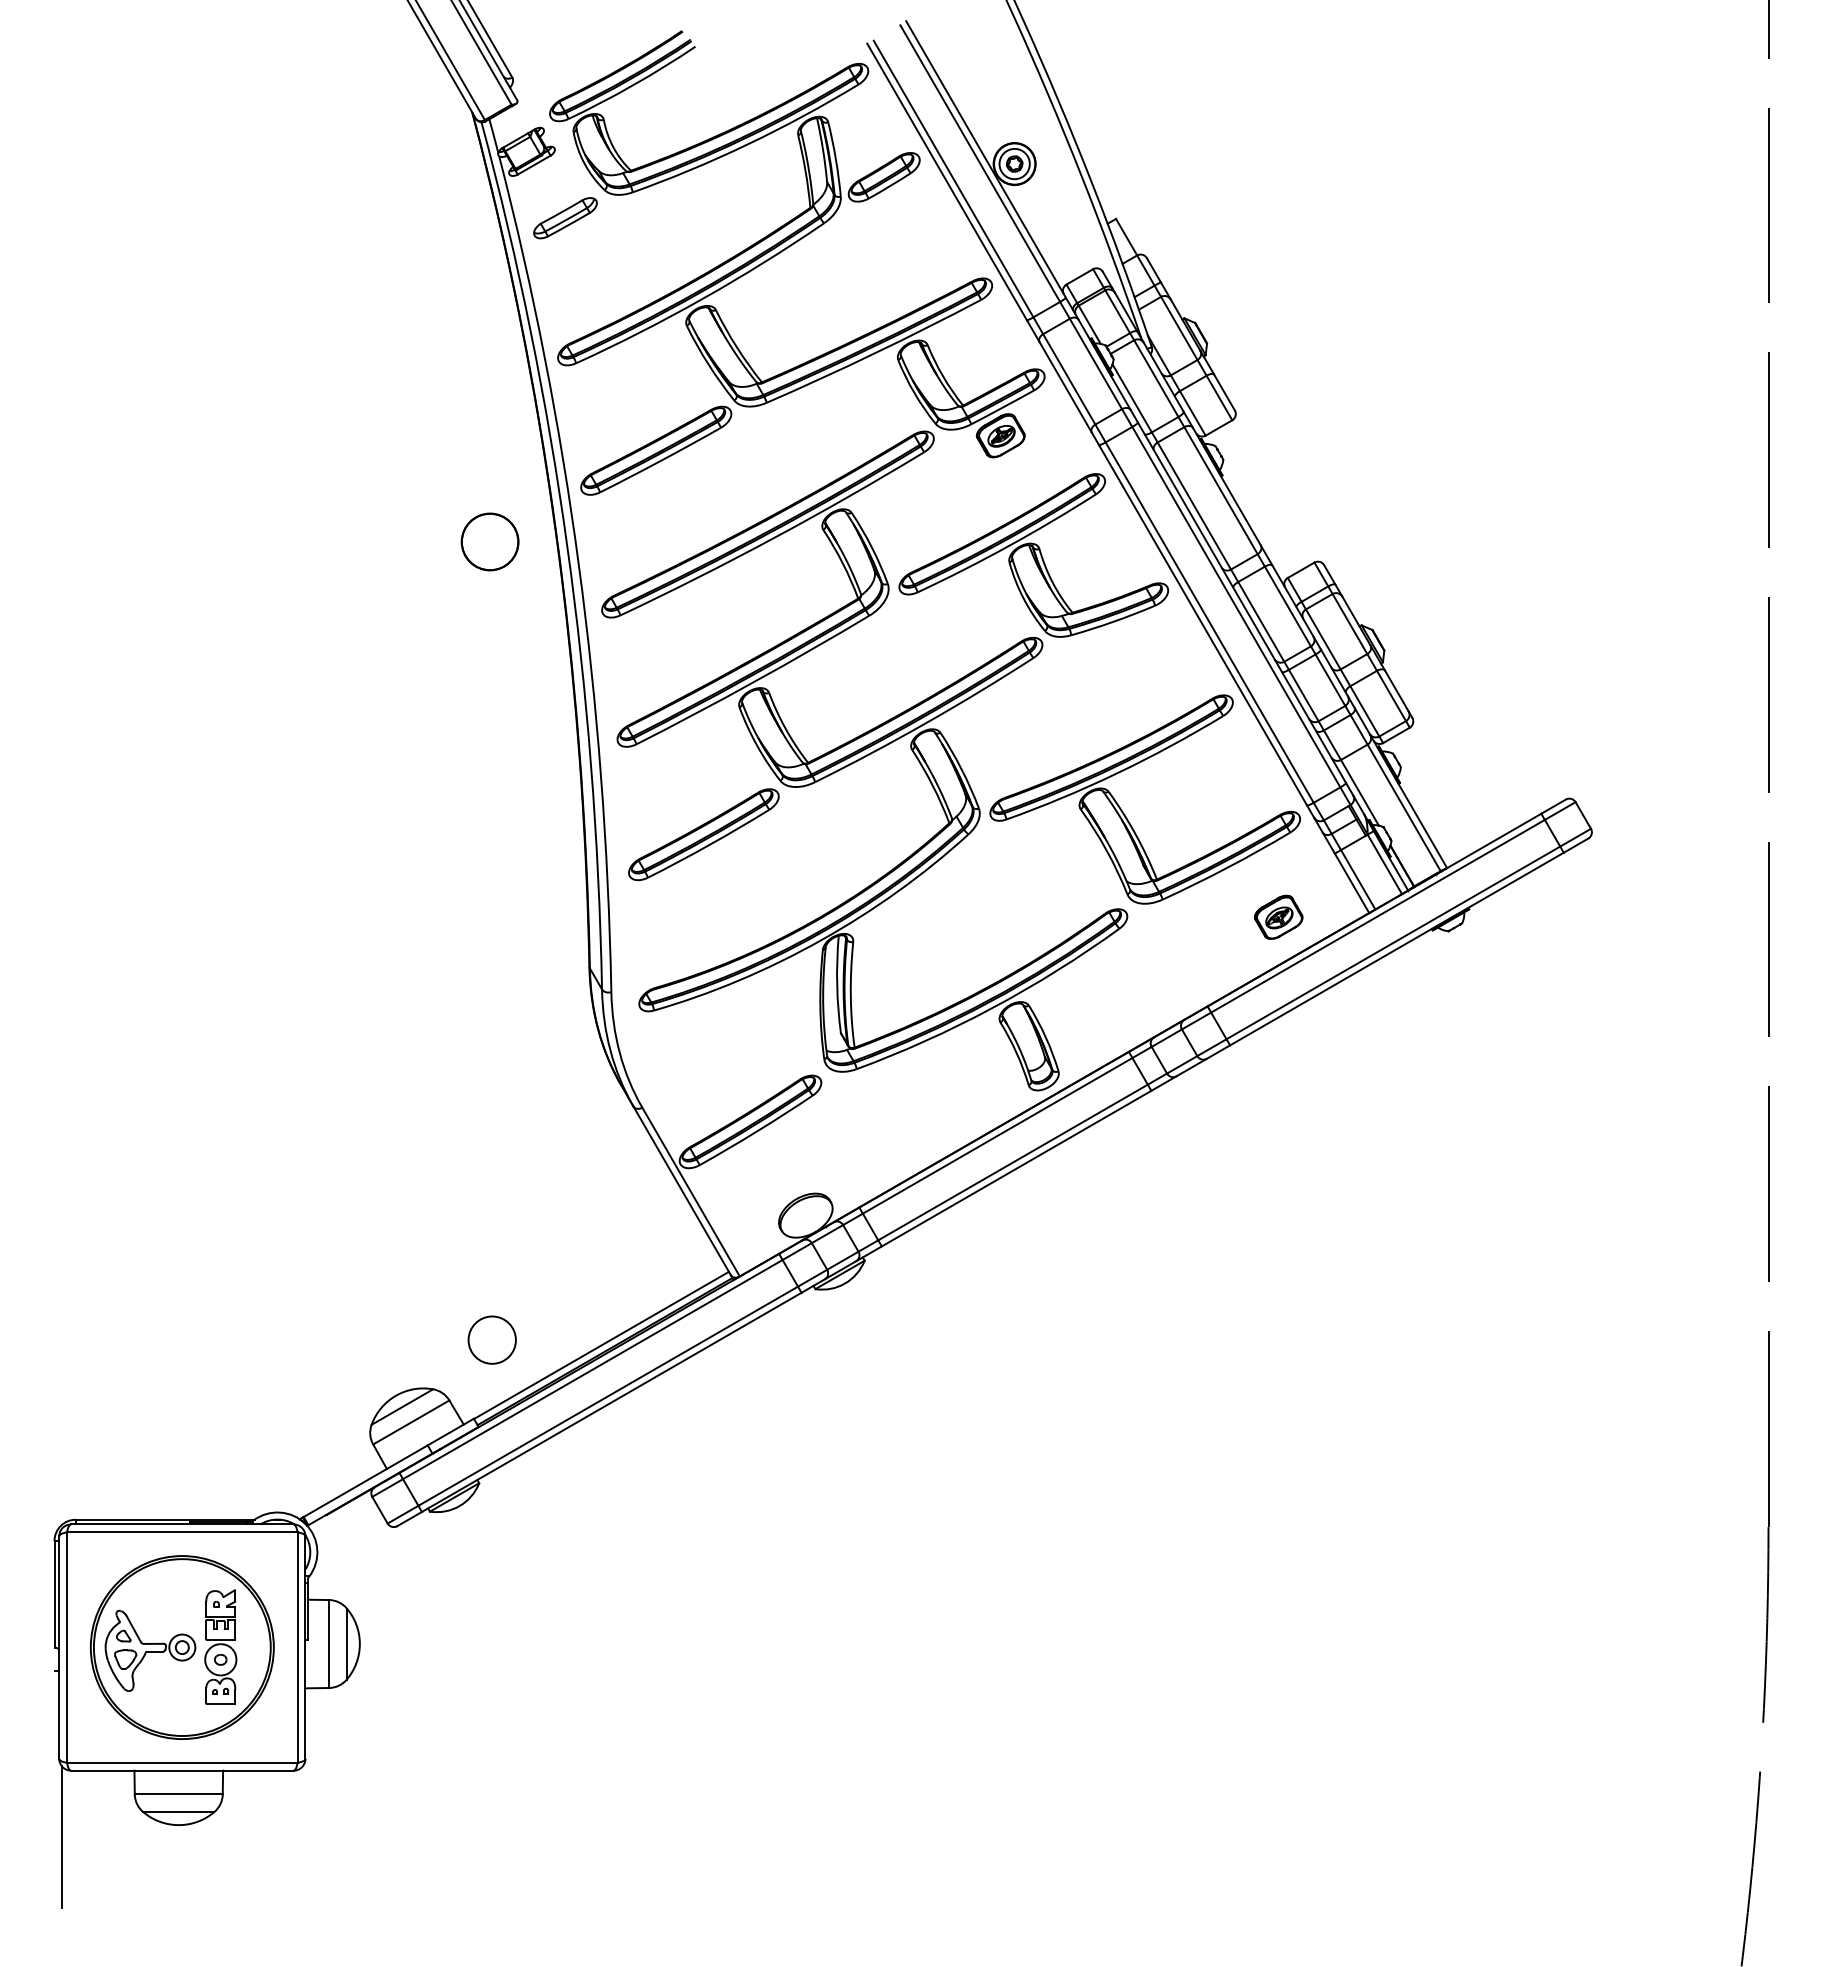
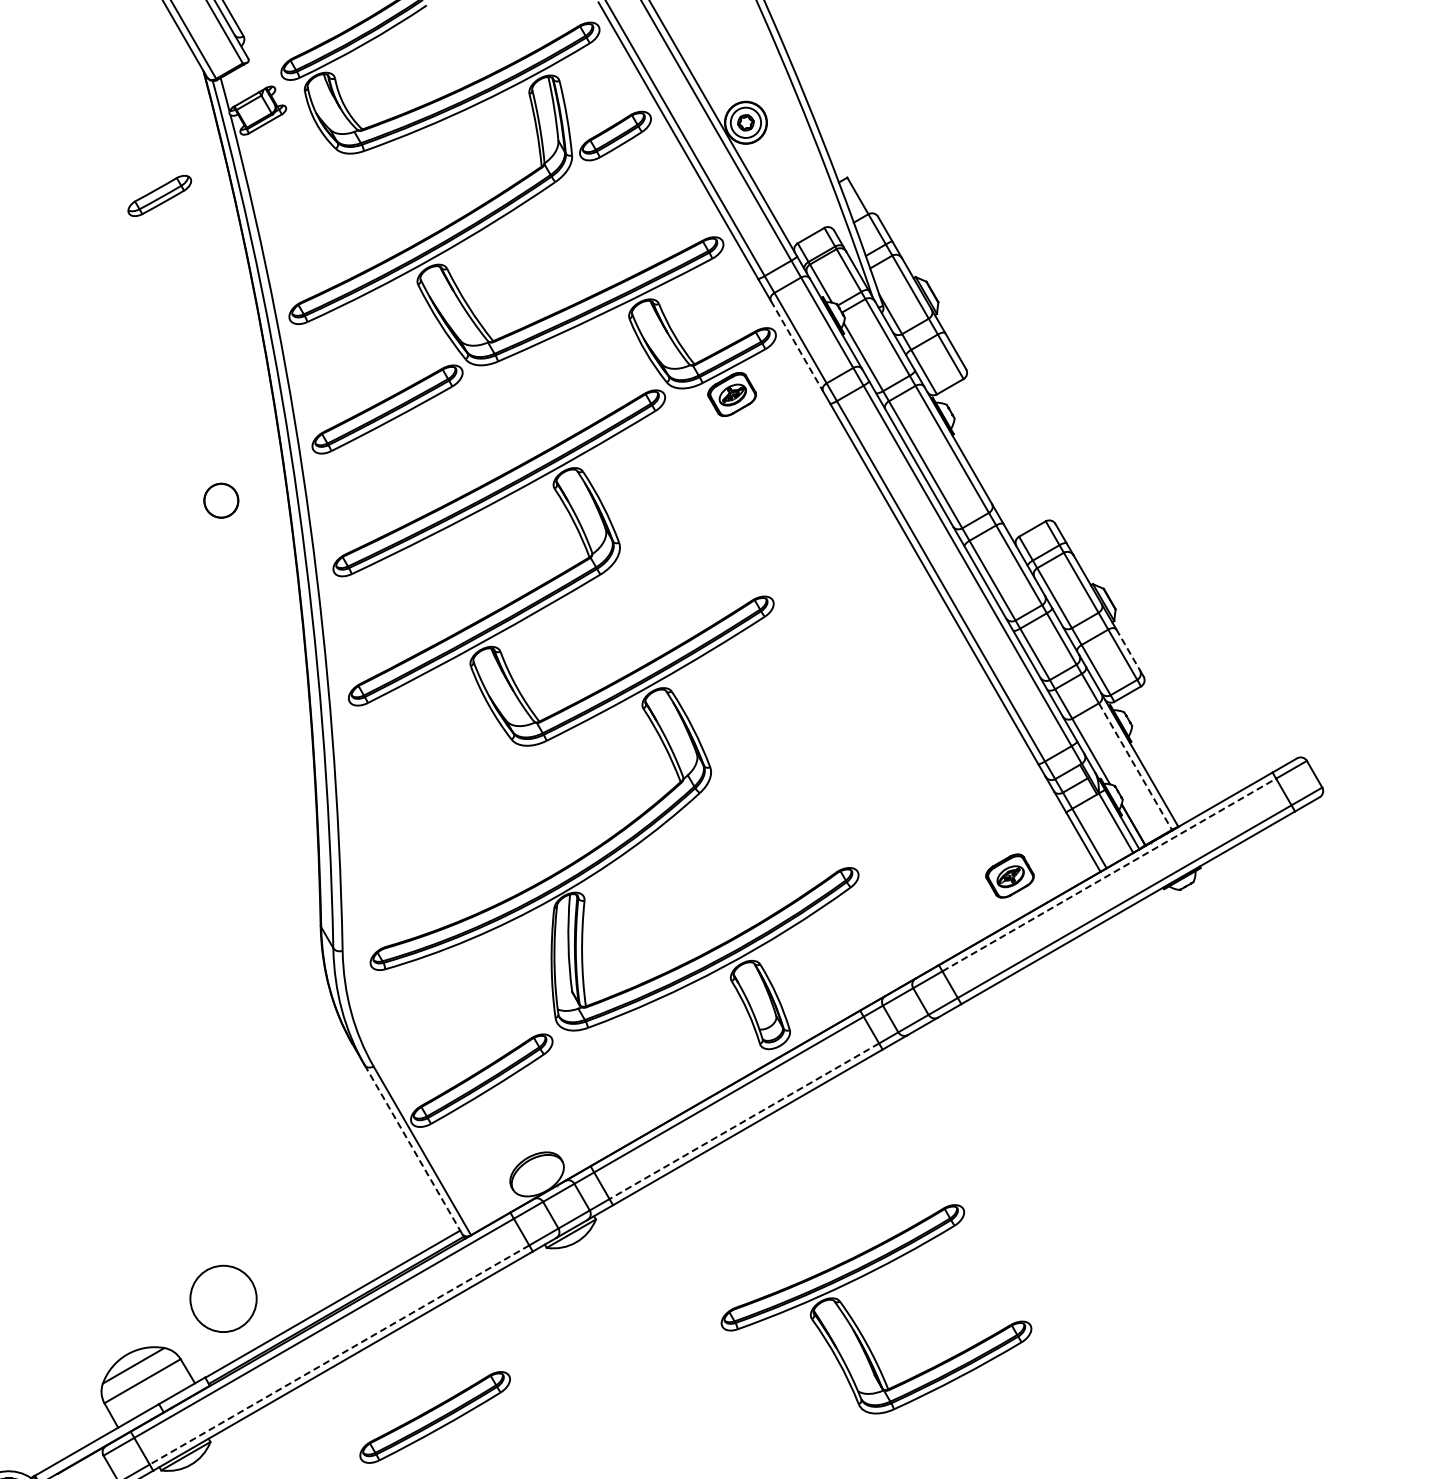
part: (565, 218) -> (159, 196), moved
line: (1065, 387) -> (796, 346), solid -> dashed
part: (489, 541) -> (220, 500), size x0.6
part: (1033, 555) -> (764, 514), removed
line: (1396, 690) -> (1127, 649), solid -> dashed
line: (1404, 808) -> (1135, 767), solid -> dashed
part: (1125, 814) -> (856, 1324), moved
part: (703, 834) -> (434, 1417), moved
line: (1378, 916) -> (1109, 875), solid -> dashed
line: (1013, 1162) -> (744, 1121), solid -> dashed
line: (682, 1191) -> (413, 1150), solid -> dashed
circle: (491, 1339) -> (222, 1298), size x1.4
line: (607, 1396) -> (338, 1355), solid -> dashed

